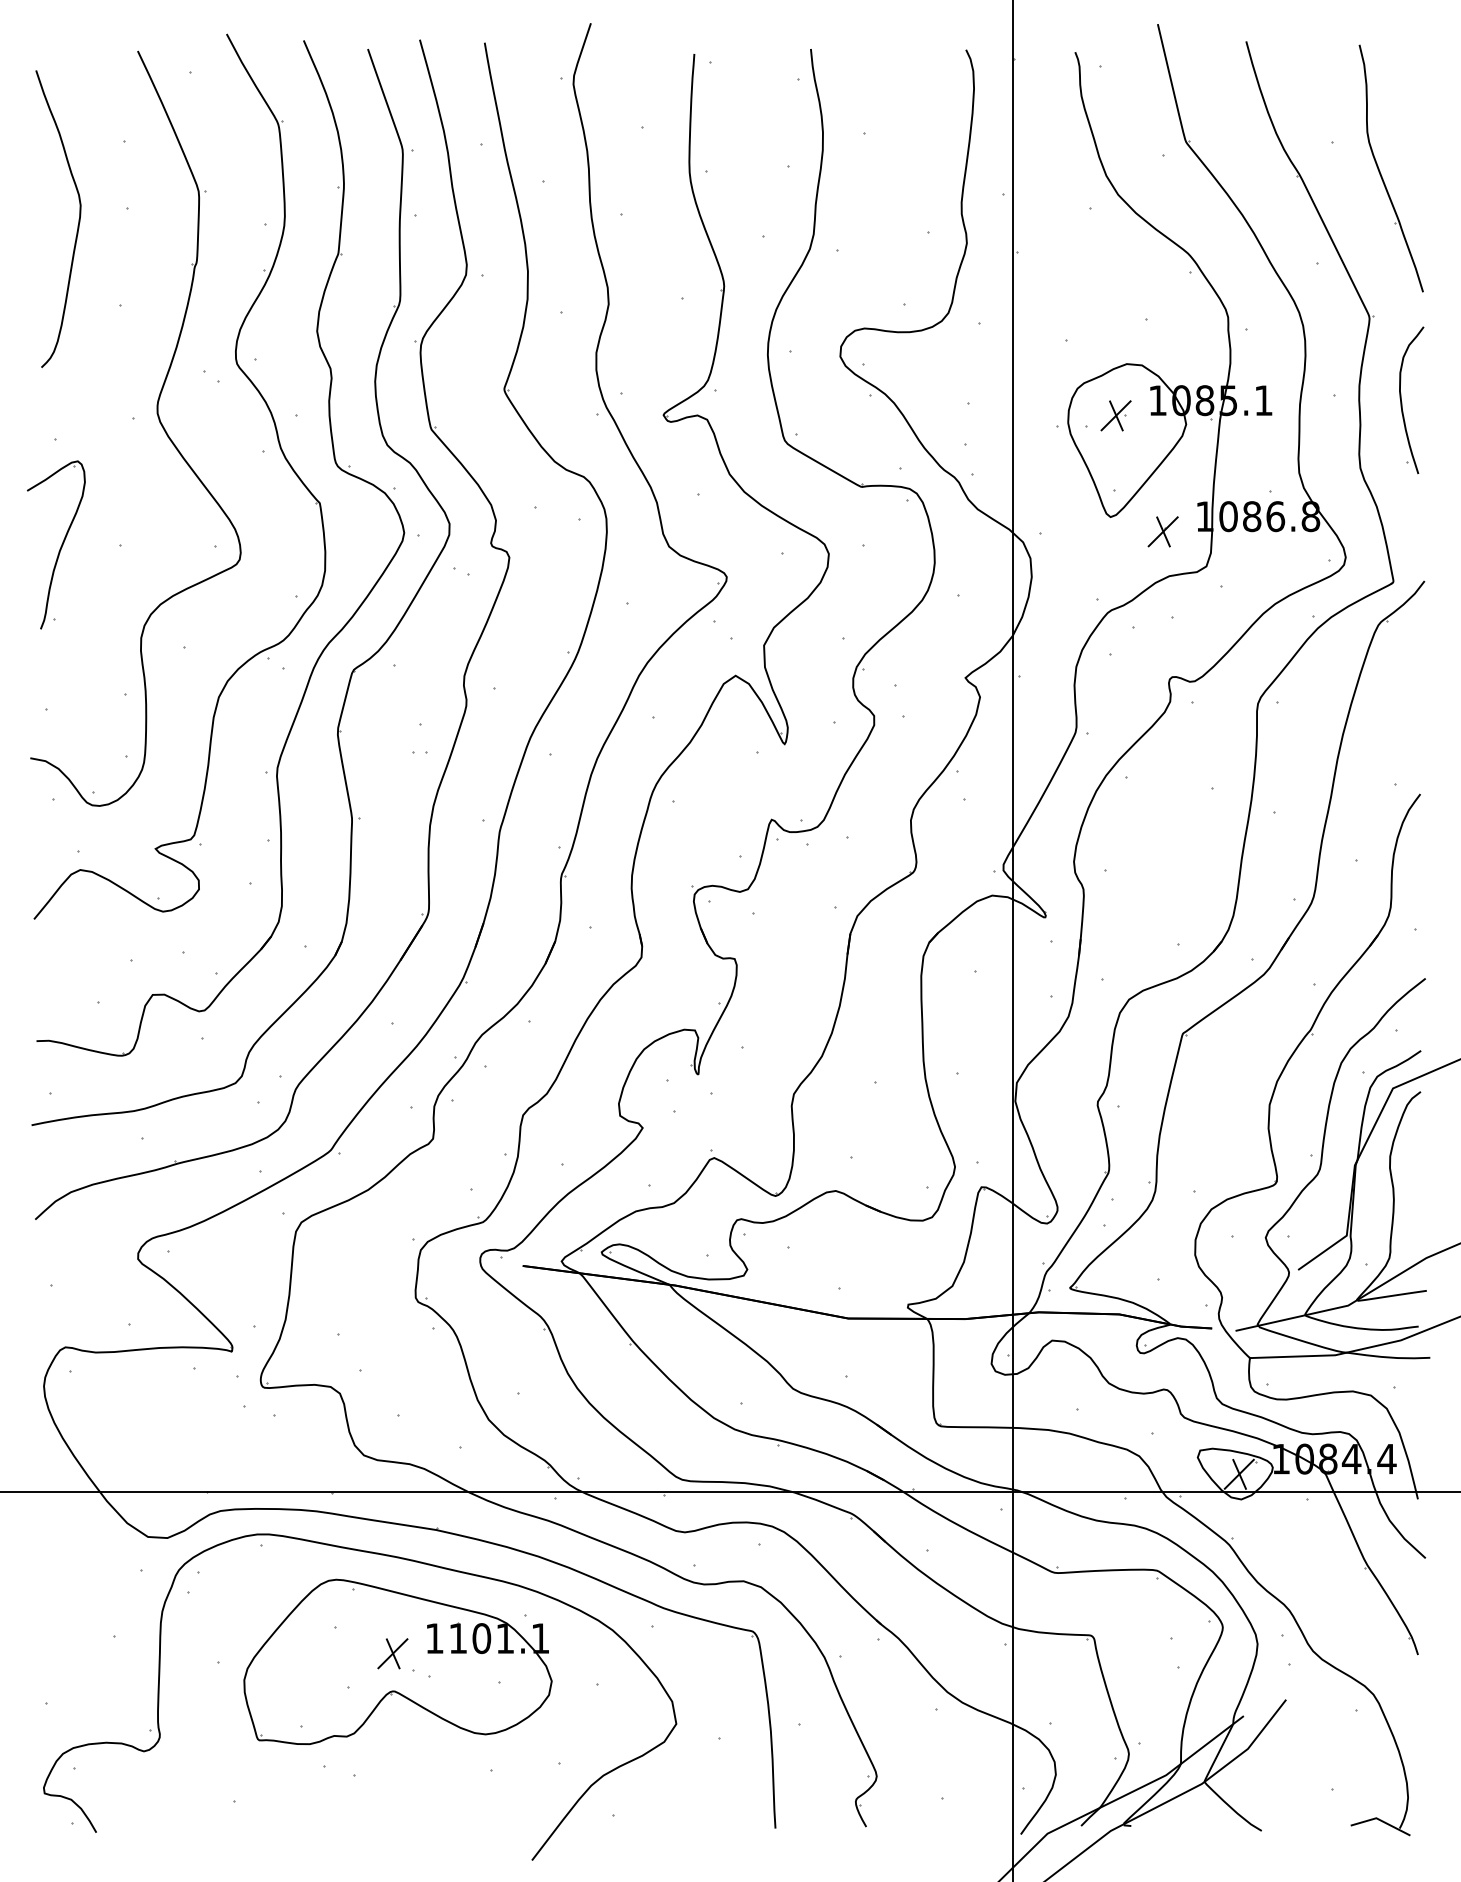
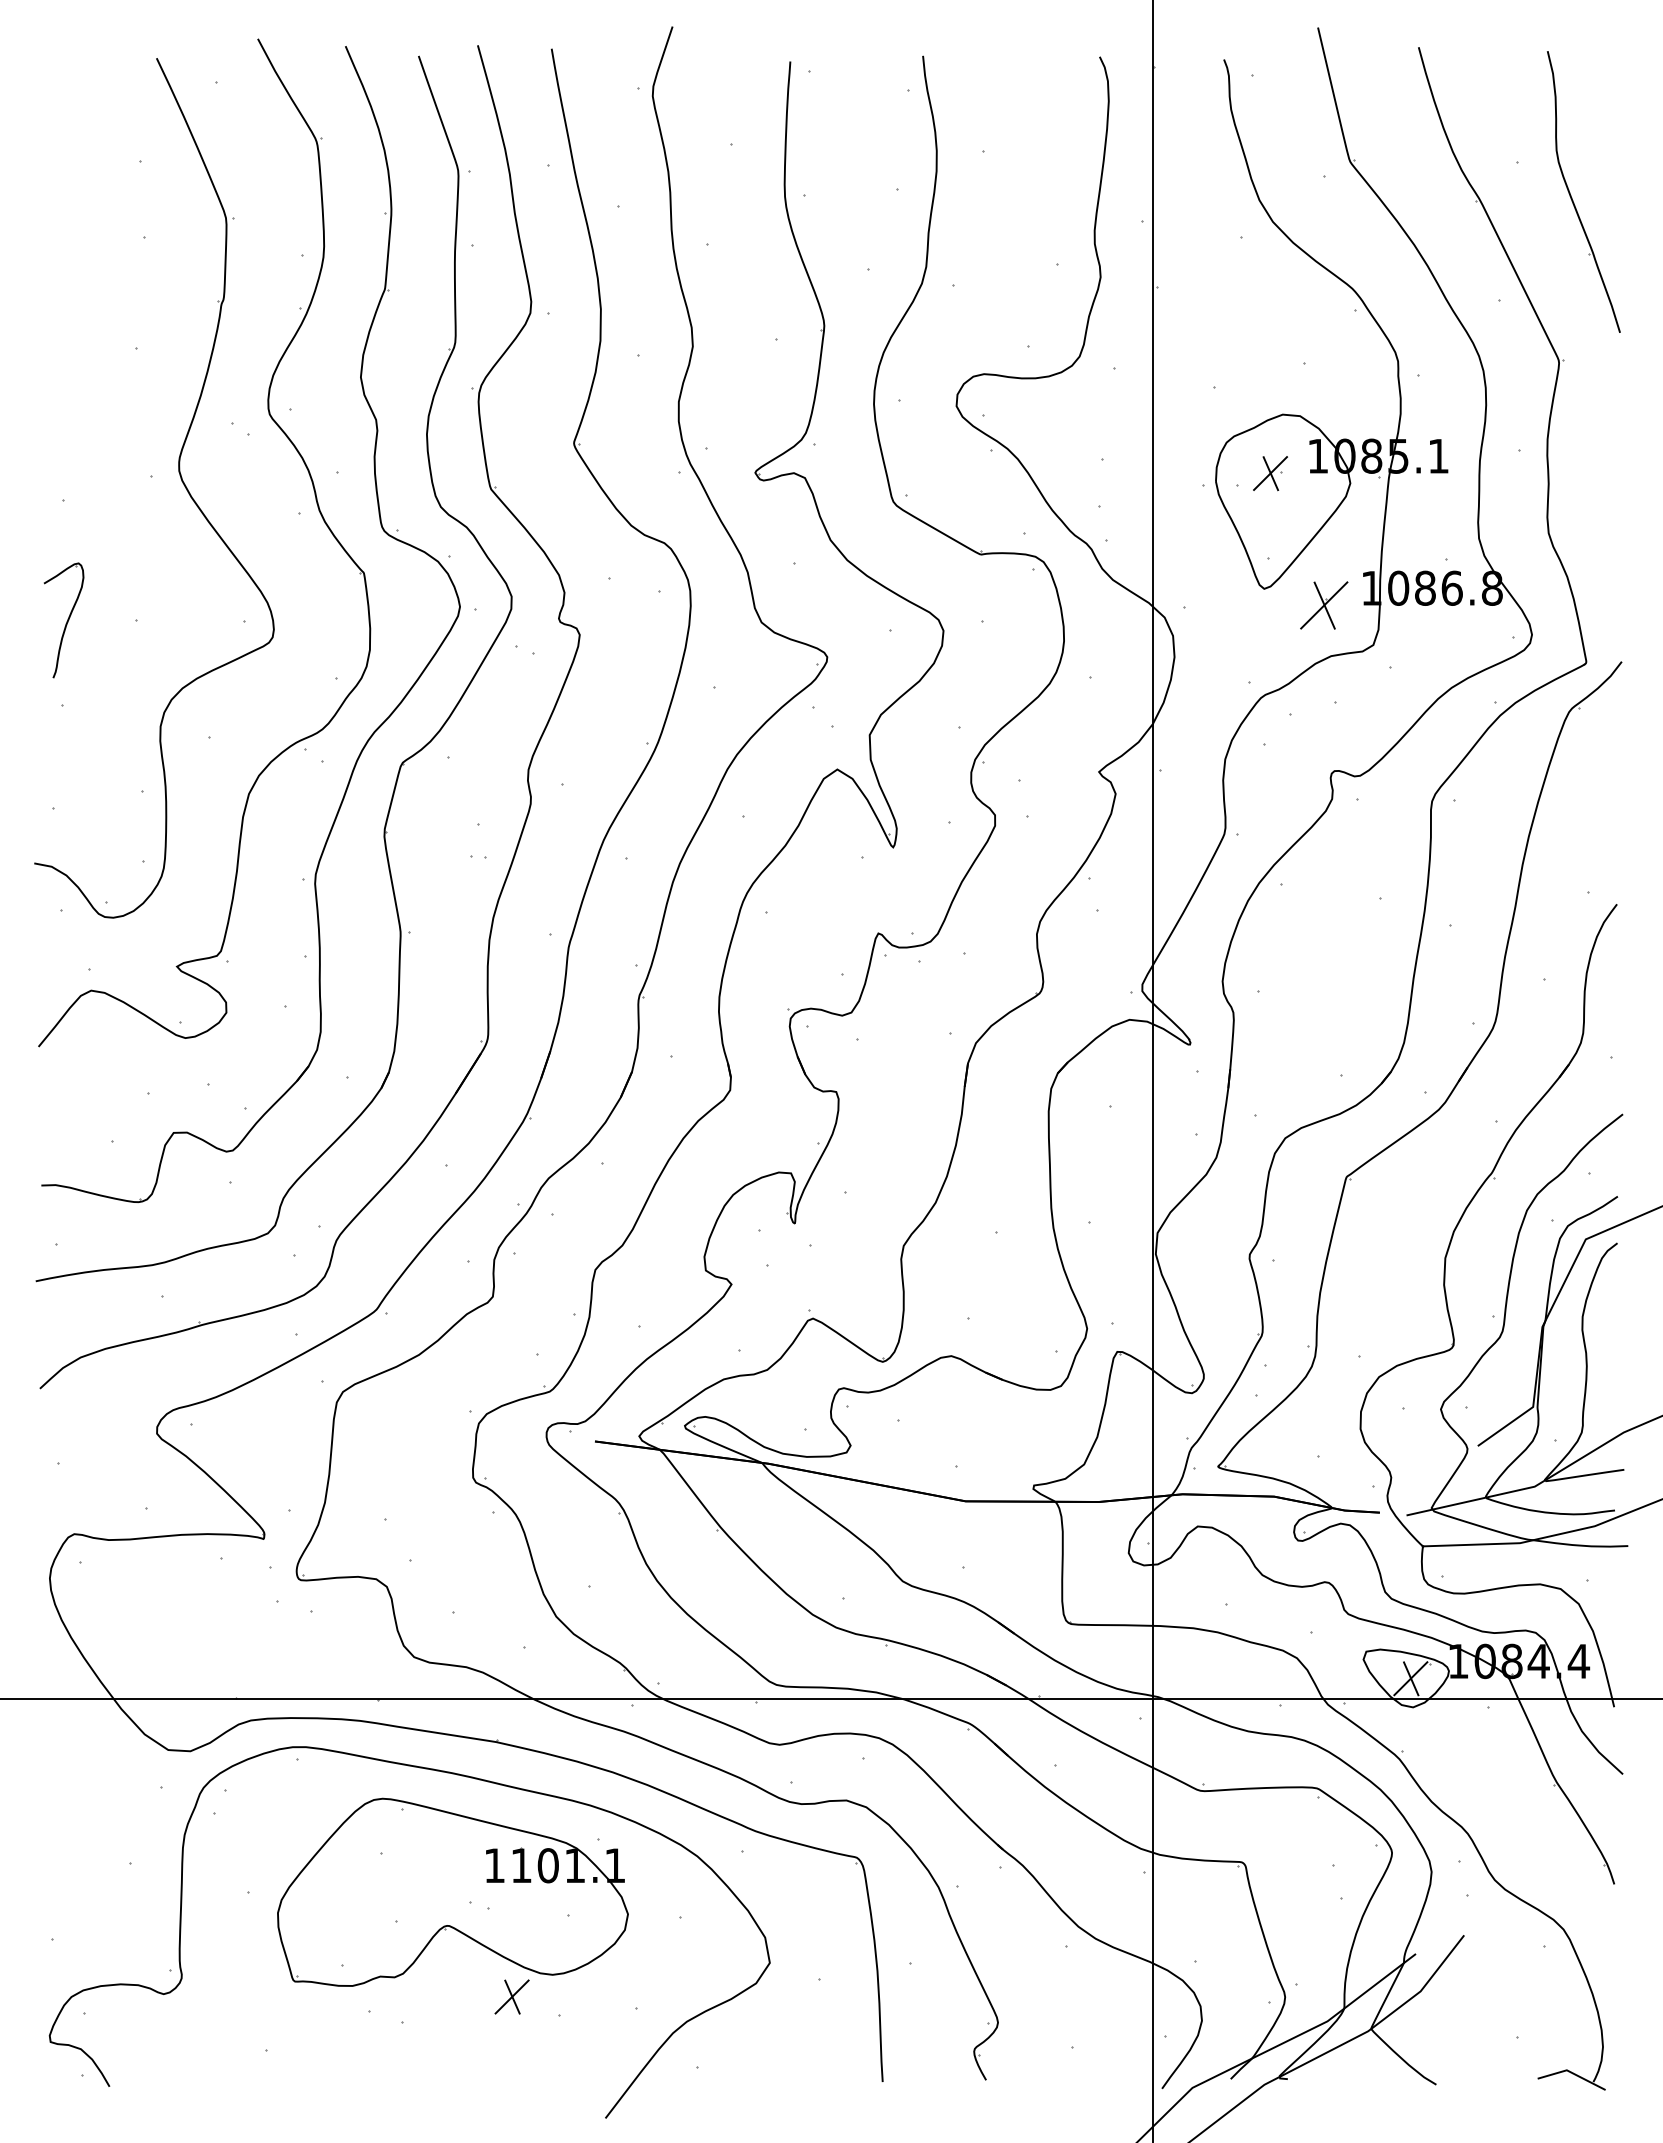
curve: (77, 223) -> (88, 254), removed
part: (1402, 402) -> (1596, 458), removed
part: (1162, 531) -> (1323, 605), size x1.4
part: (55, 544) -> (63, 620), size x0.6
part: (392, 1653) -> (511, 1996), moved

